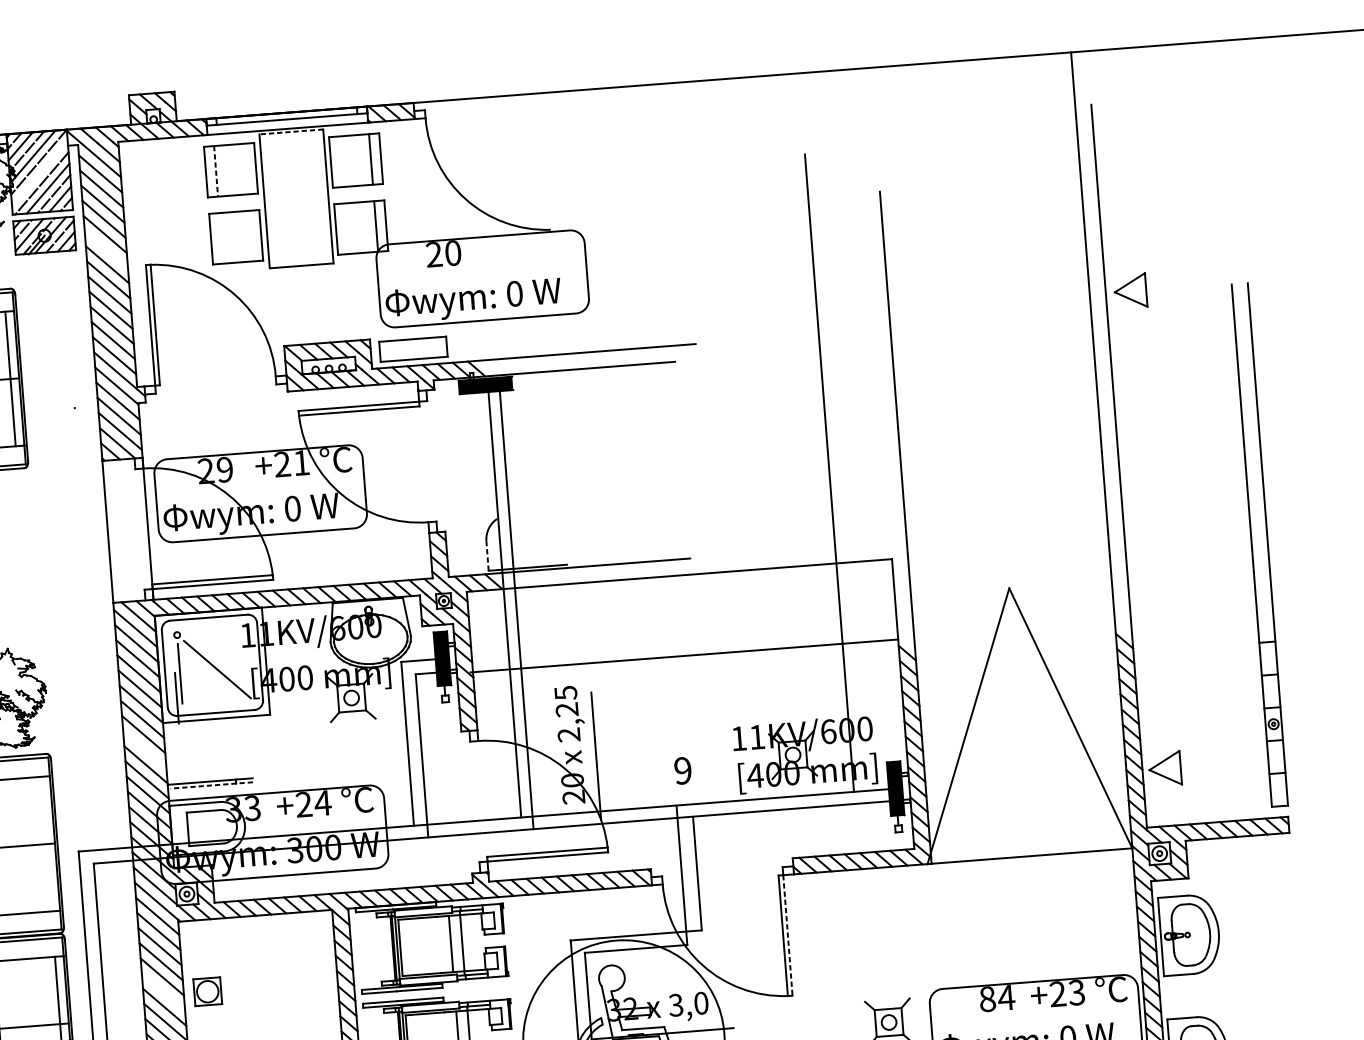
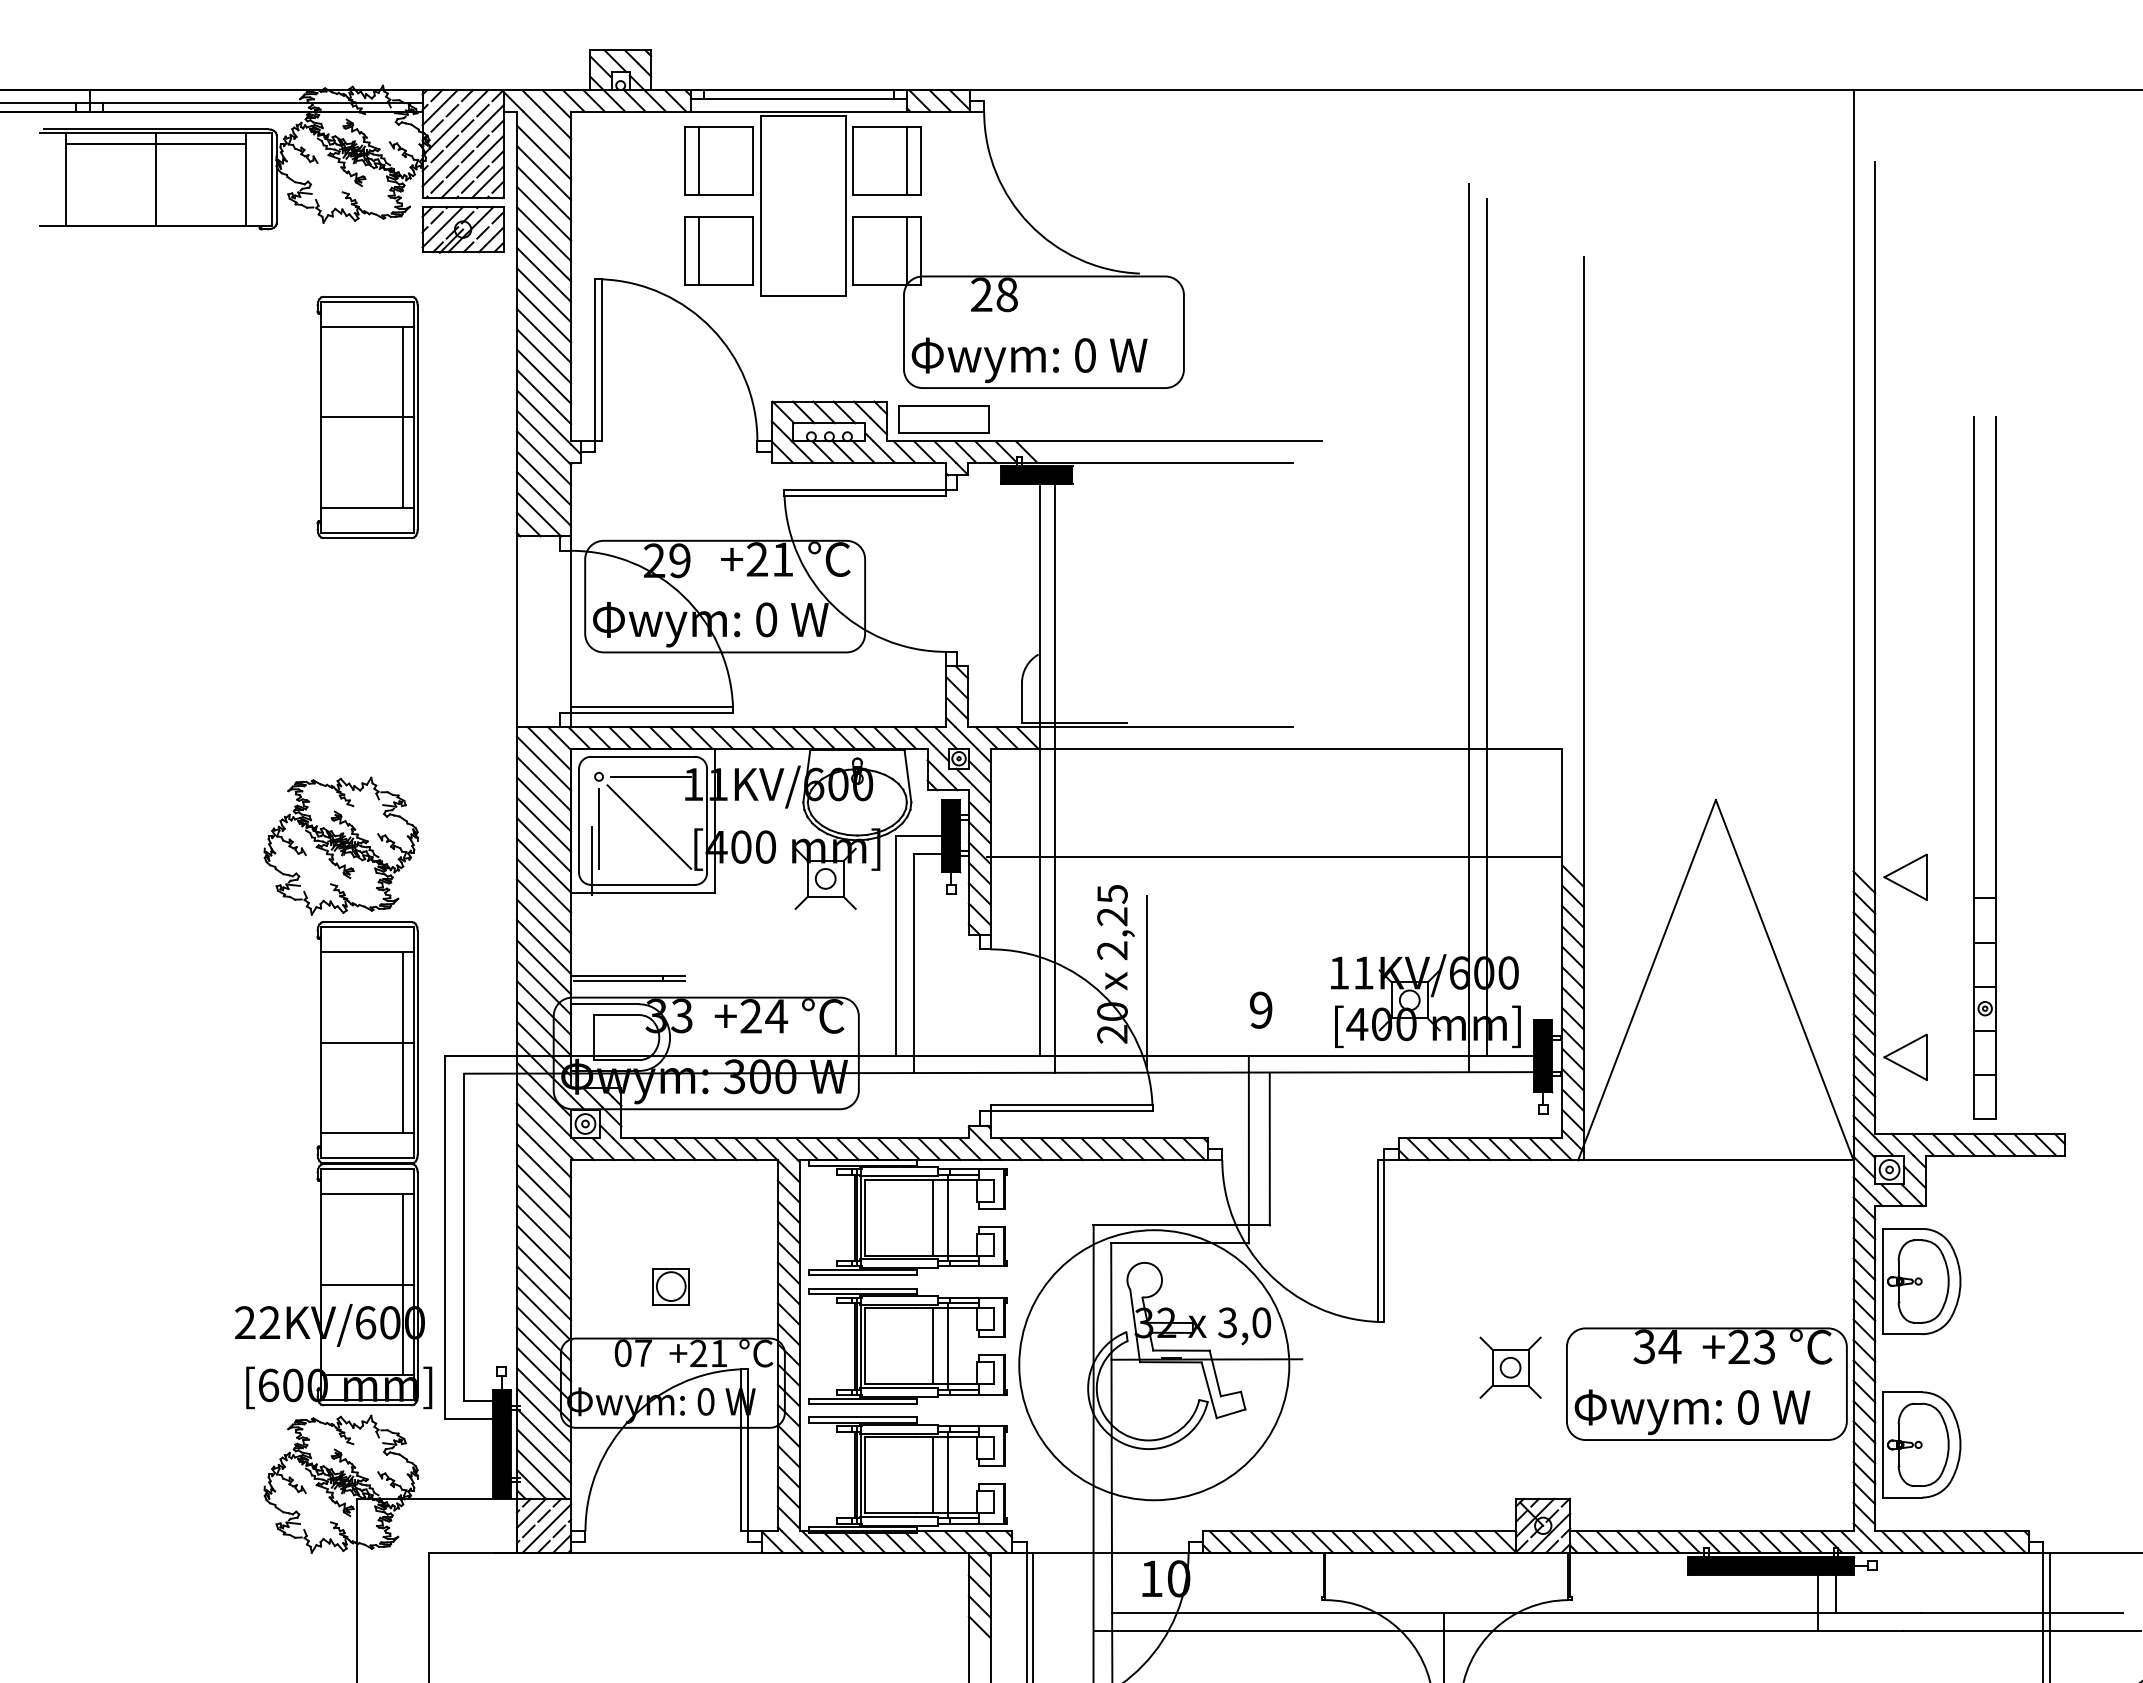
line: (291, 132) -> (803, 116), dashed -> solid
line: (215, 171) -> (698, 161), dashed -> solid
line: (39, 173) -> (462, 145), added
line: (221, 238) -> (698, 251), added
line: (106, 249) -> (544, 254), added
text: (452, 253) -> (1006, 295), 20 -> 28
part: (1130, 290) -> (1905, 876), moved
line: (816, 474) -> (1469, 628), added
part: (1251, 545) -> (1974, 767), moved
line: (487, 556) -> (1021, 703), dashed -> solid
line: (216, 631) -> (651, 776), added
line: (145, 749) -> (544, 926), added
line: (211, 785) -> (629, 981), dashed -> solid
line: (46, 843) -> (402, 1042), added
line: (788, 935) -> (1384, 1241), dashed -> solid
part: (207, 991) -> (670, 1286), moved
line: (163, 992) -> (544, 1252), added
text: (987, 999) -> (1644, 1346), 84 -> 34

